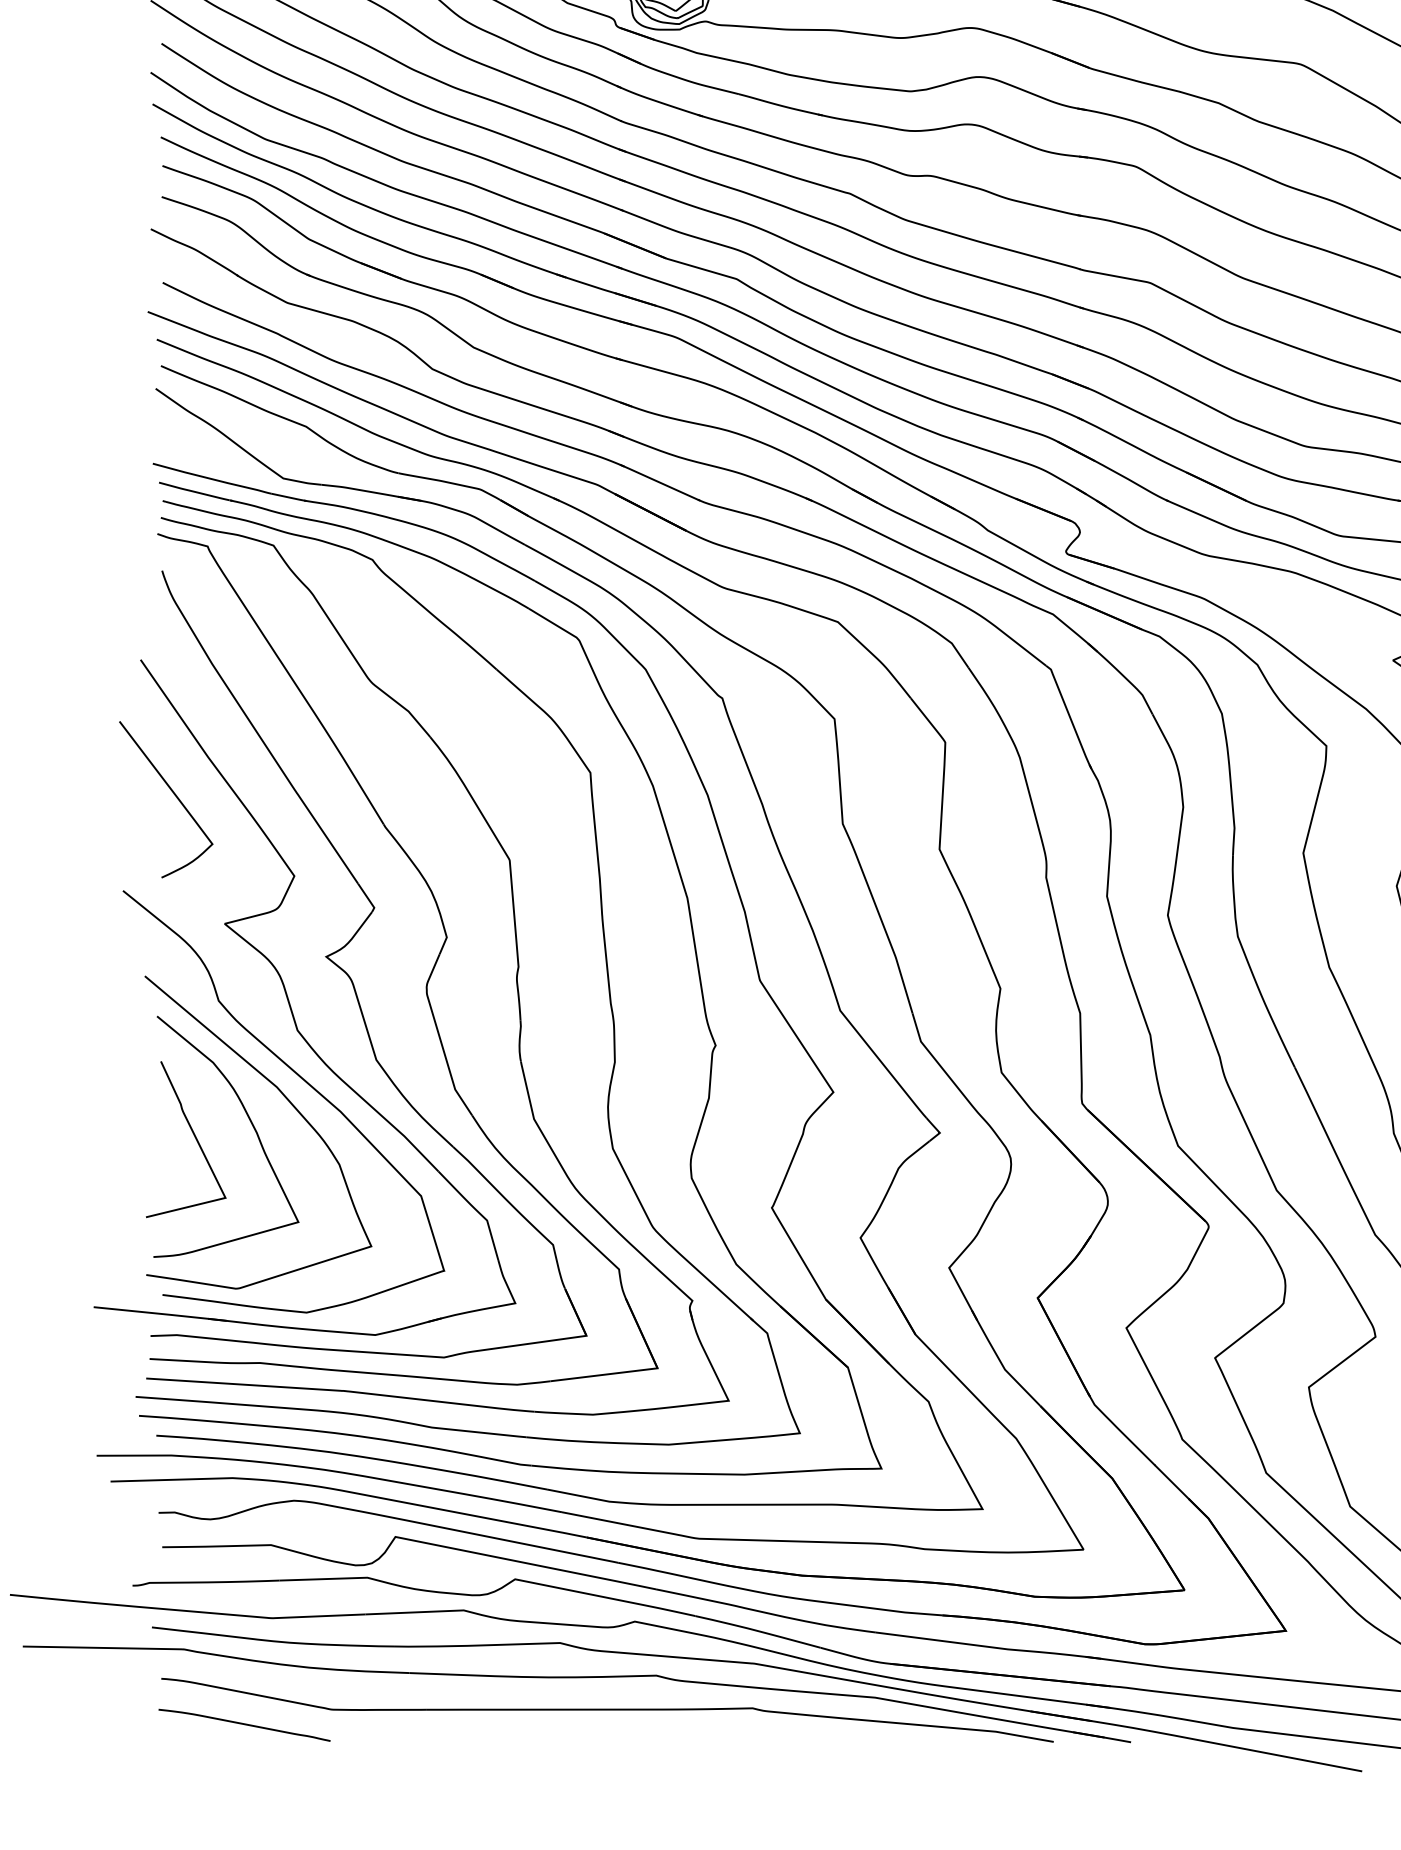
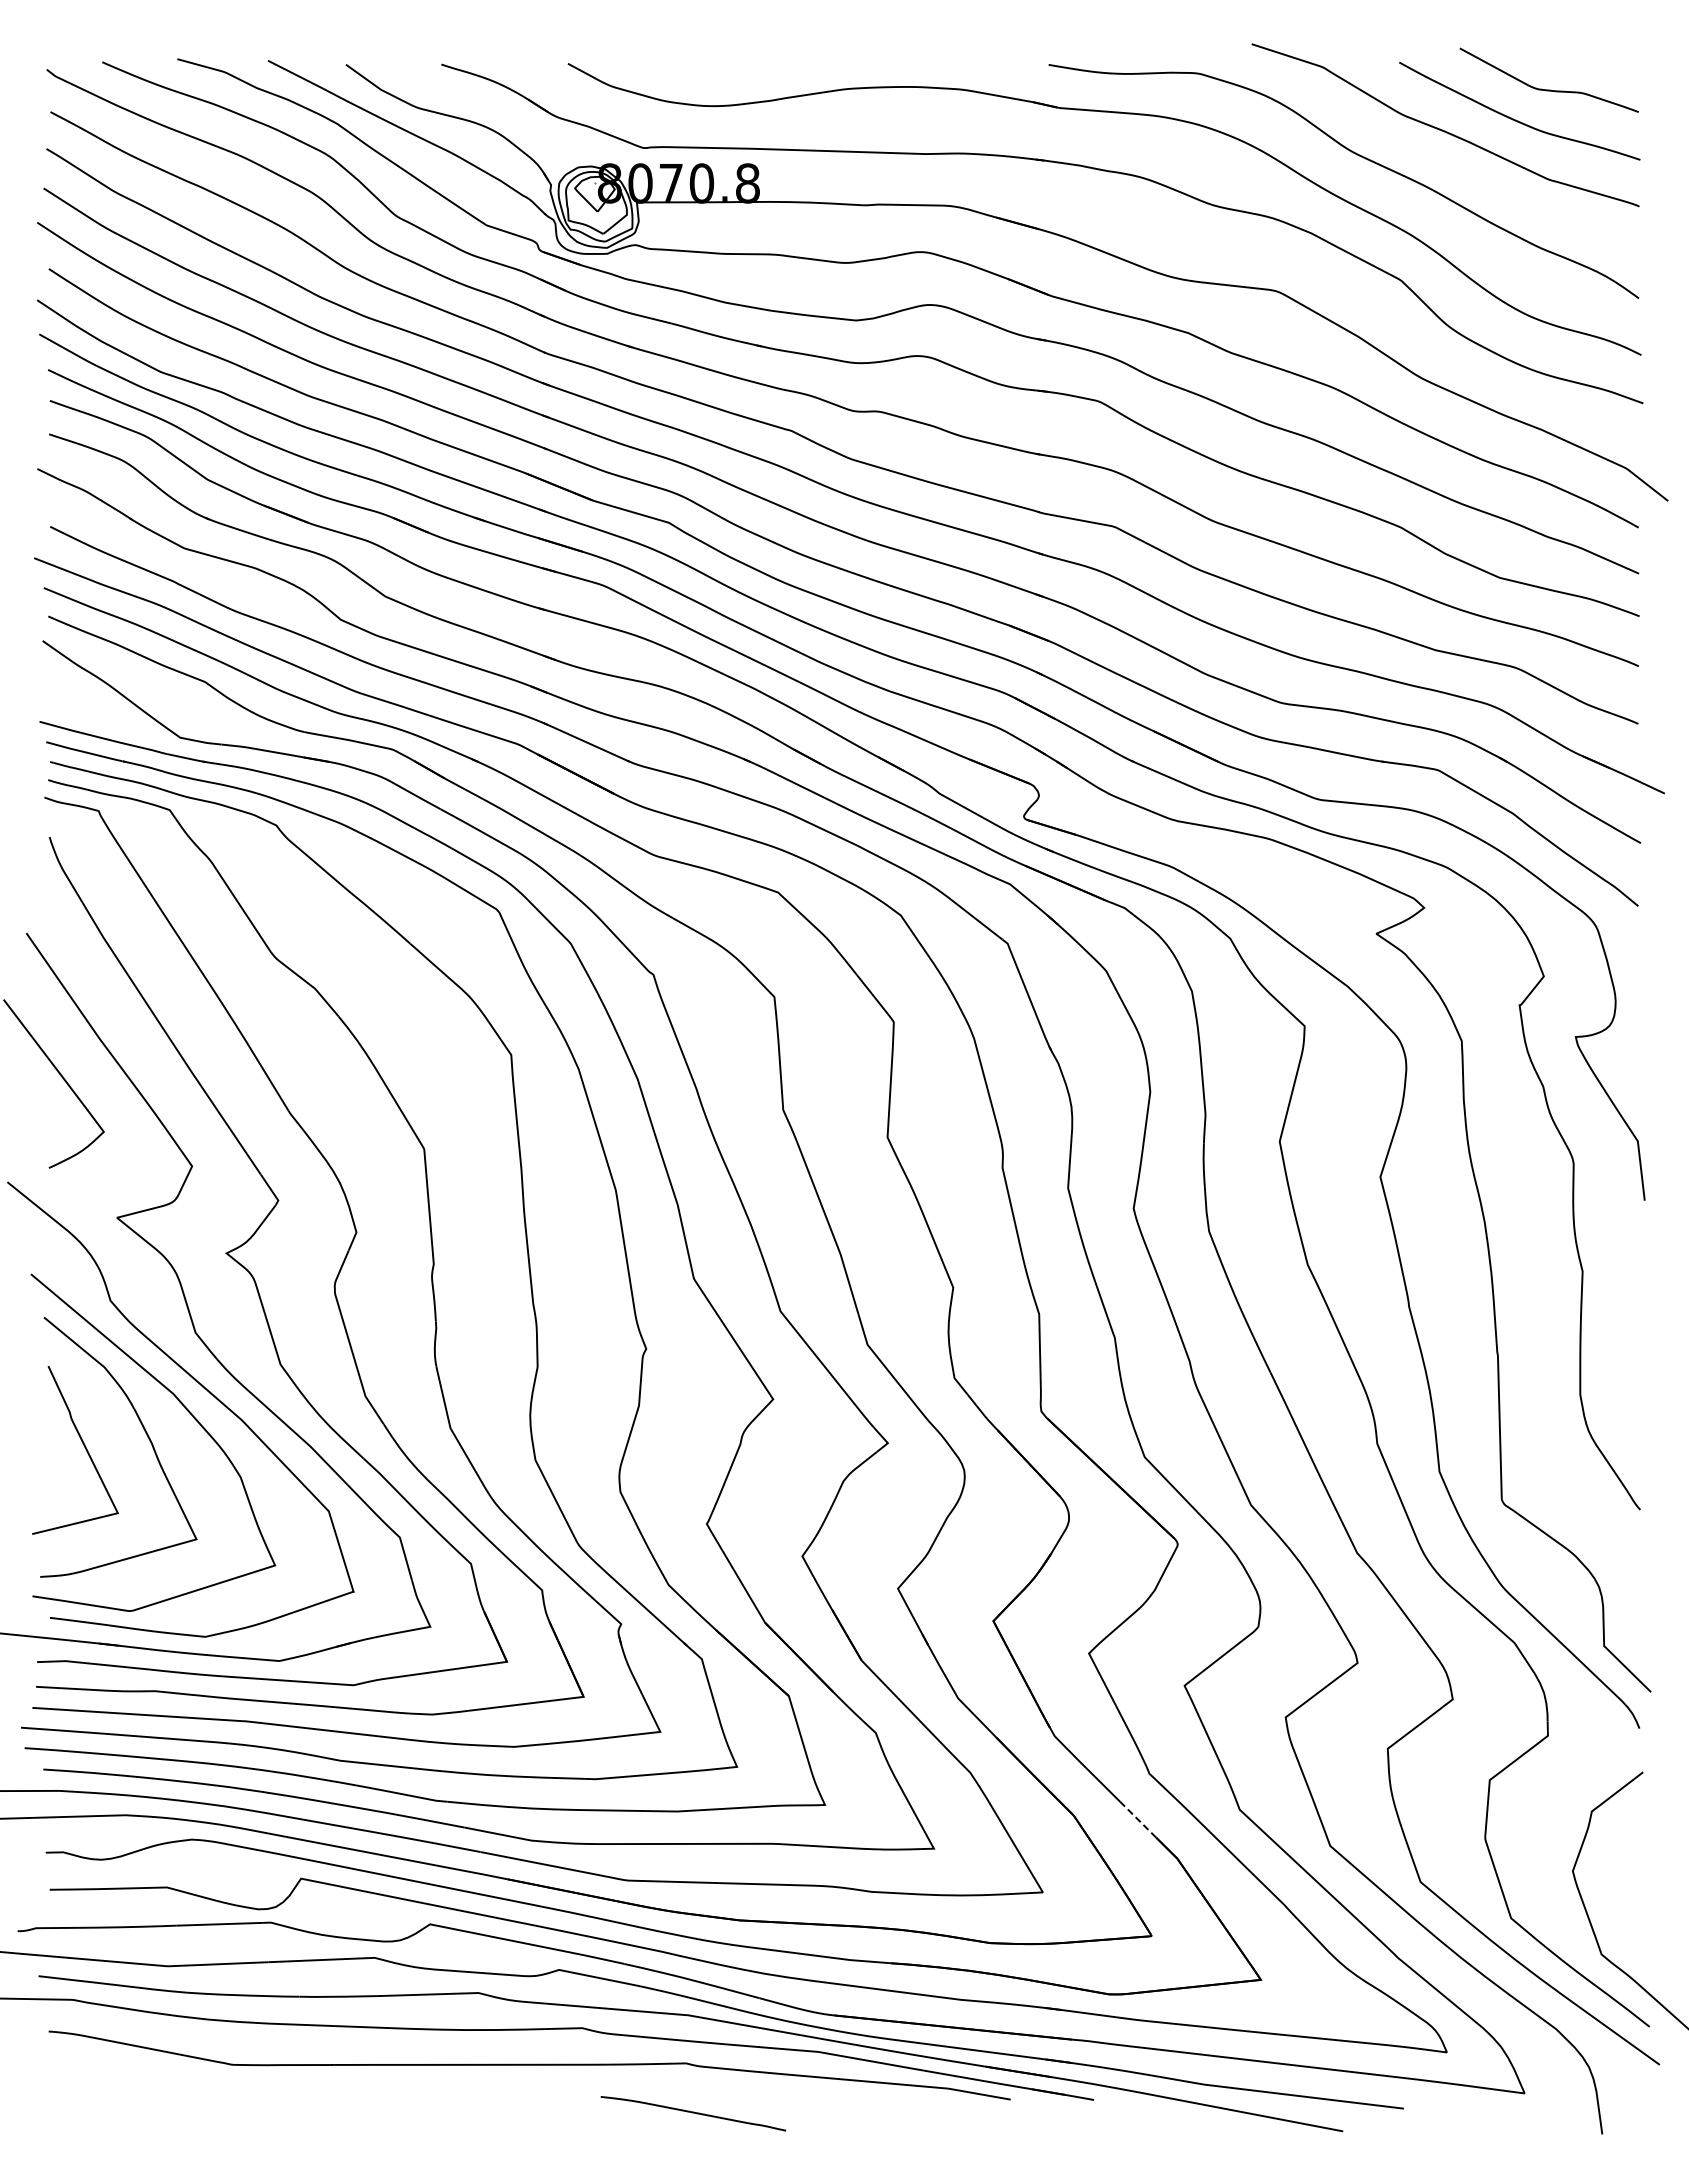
line: (1171, 1482) -> (1137, 1819), solid -> dashed
curve: (244, 1725) -> (693, 2113), moved

